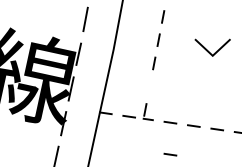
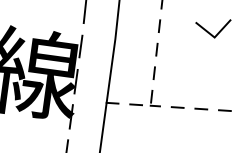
line: (149, 86) -> (154, 73), added
line: (170, 154) -> (180, 139), removed

